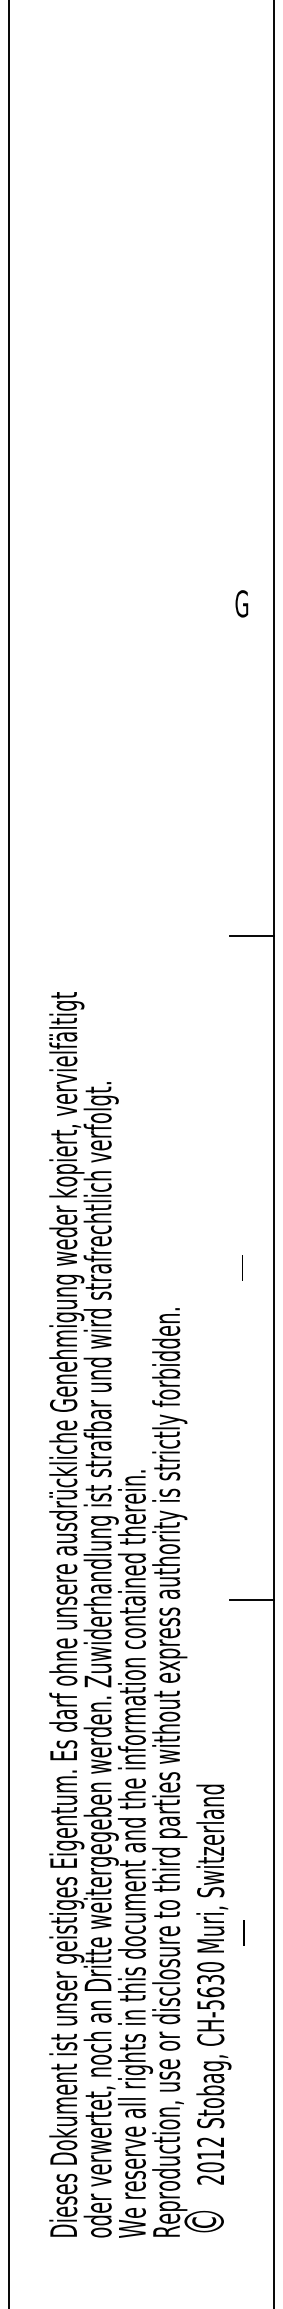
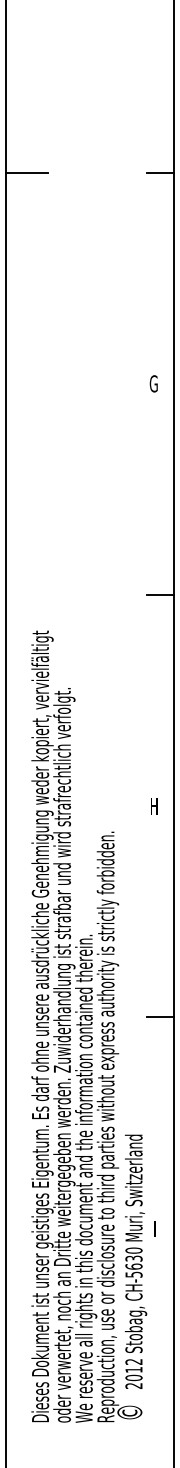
line: (41, 273) -> (26, 173), added
line: (252, 273) -> (160, 173), added
text: (242, 1268) -> (154, 806), I -> H

